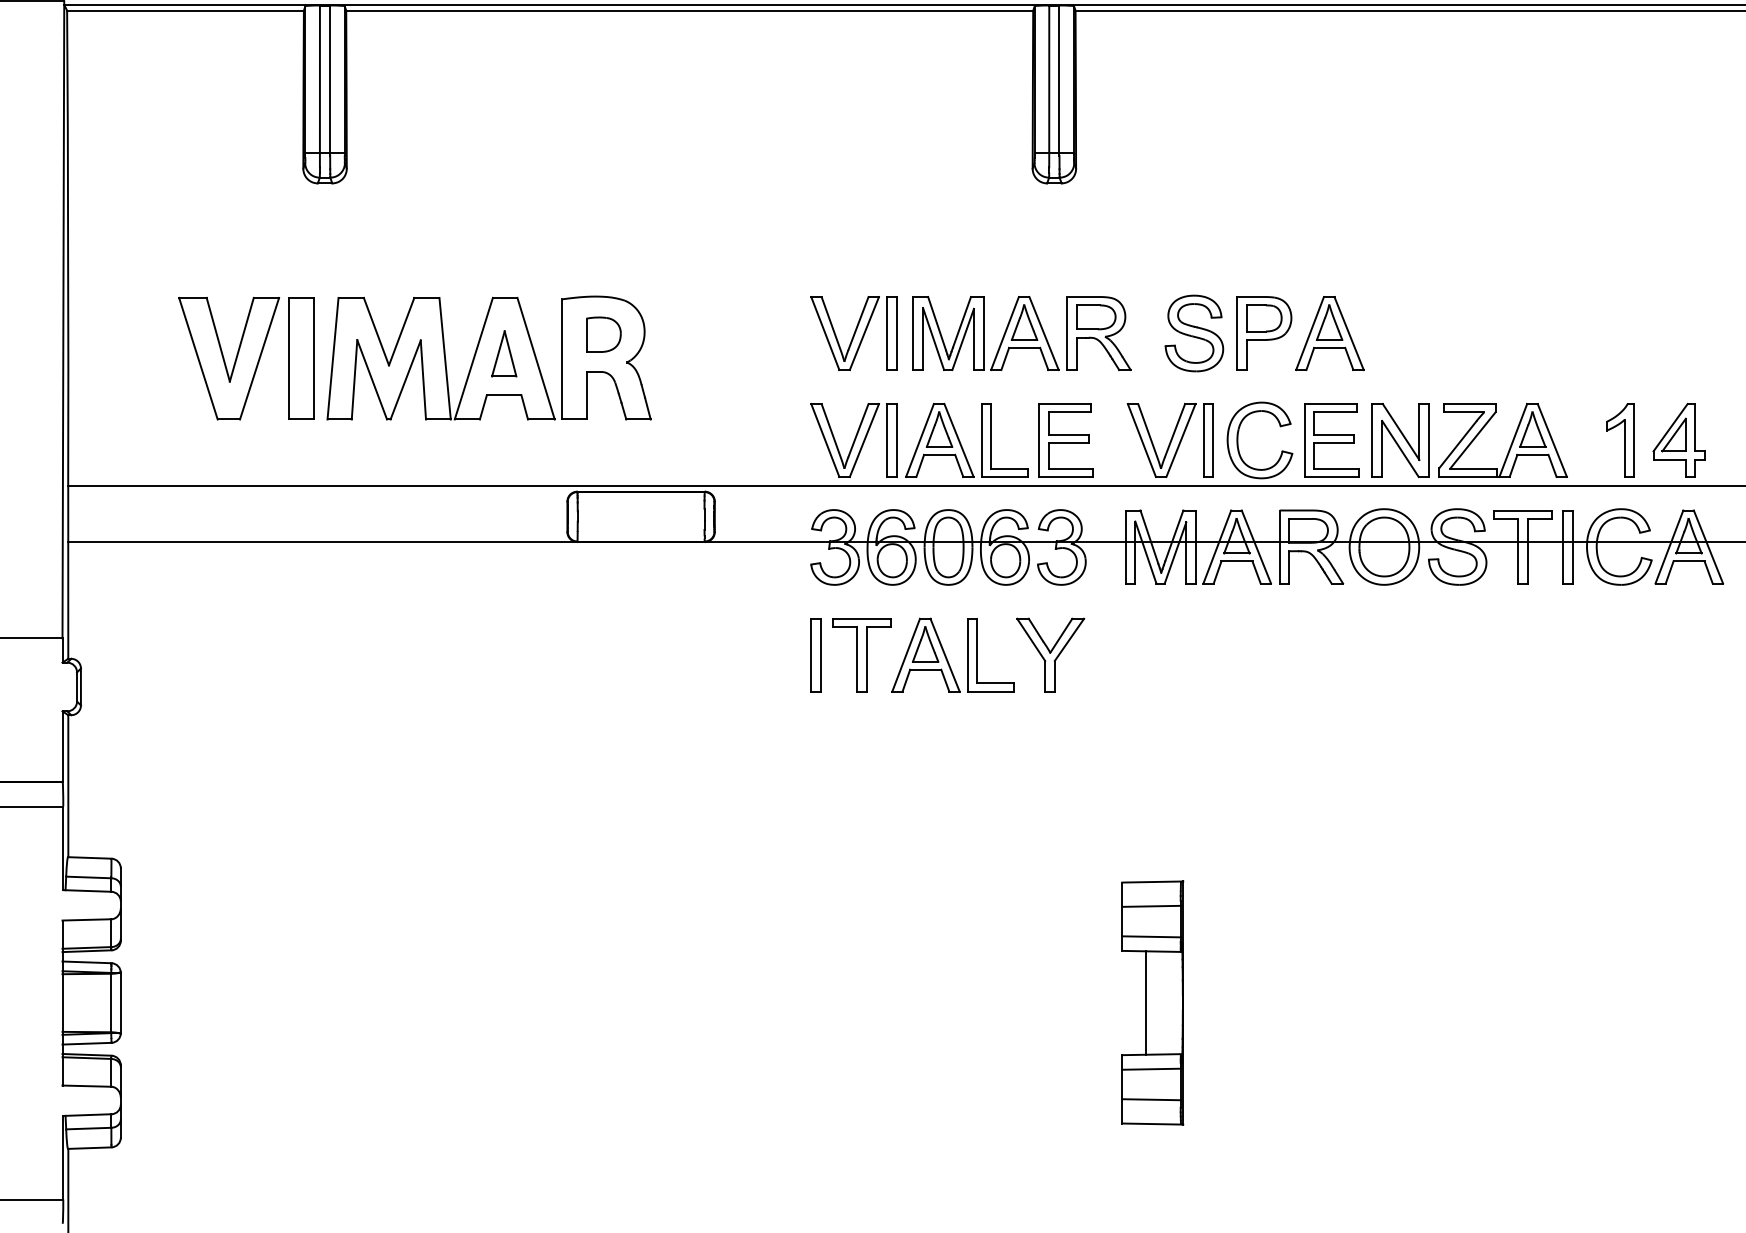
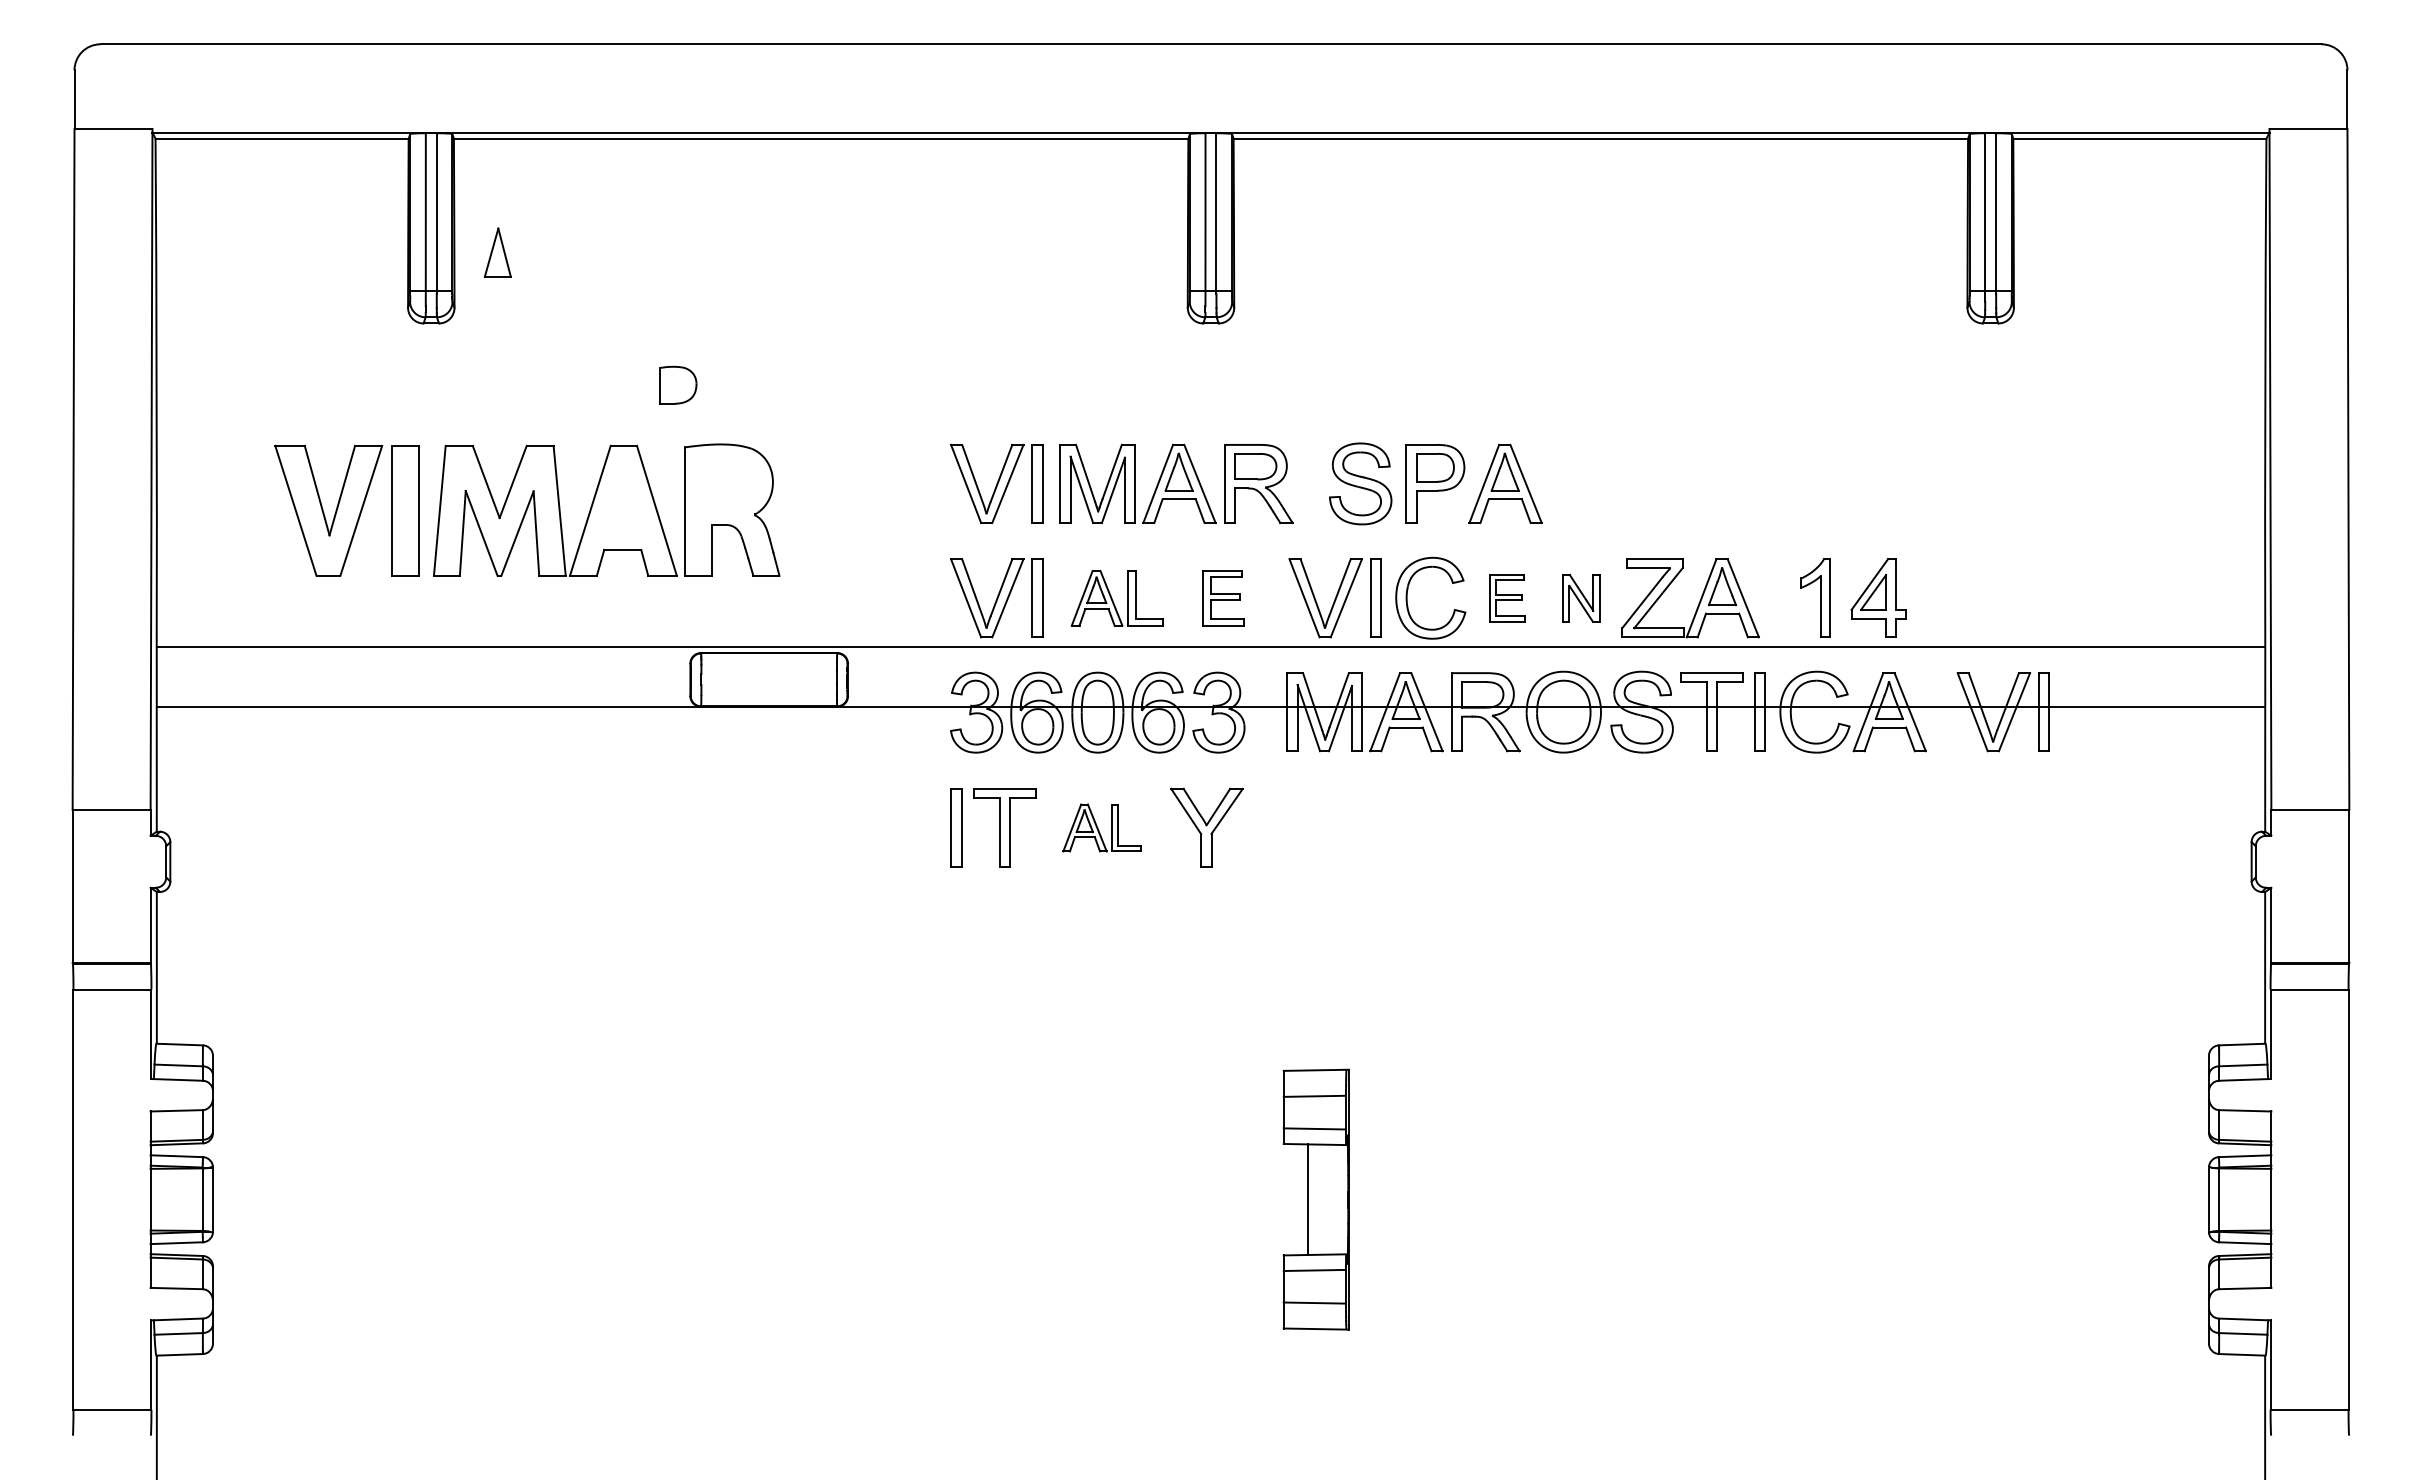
part: (603, 334) -> (678, 384), moved
part: (503, 353) -> (497, 252), moved
part: (1066, 439) -> (1223, 597), size x0.7
part: (1331, 439) -> (1507, 597), size x0.6
part: (965, 440) -> (1116, 598), size x0.7
part: (1400, 440) -> (1581, 598), size x0.6
part: (951, 654) -> (1101, 827), size x0.6

